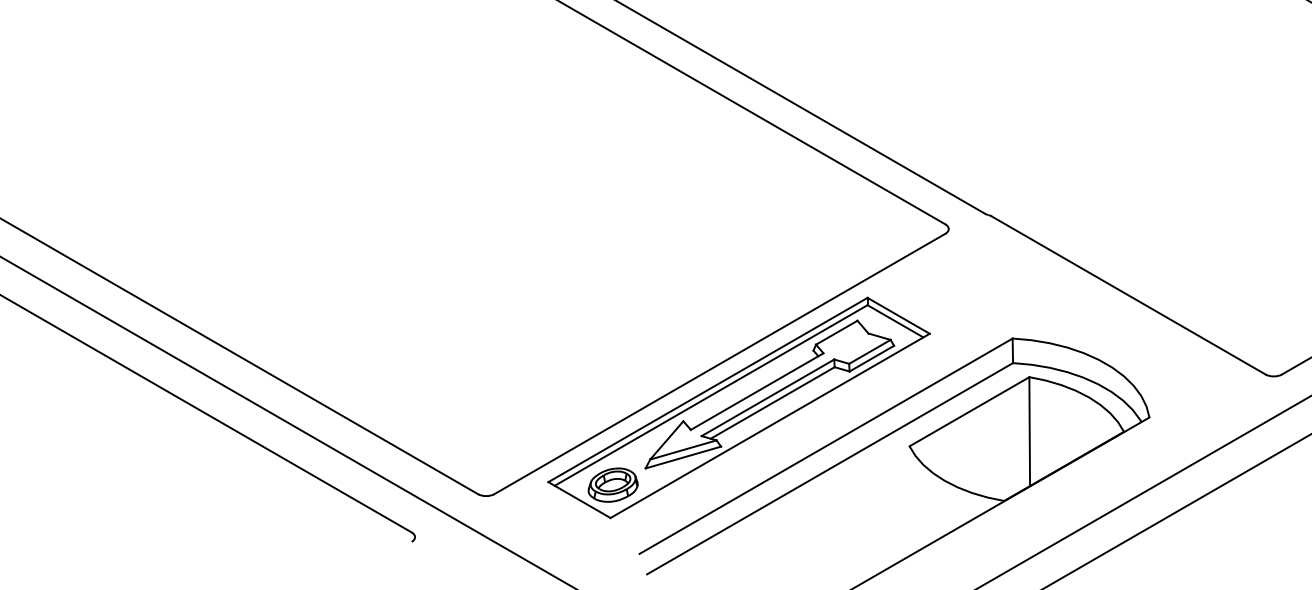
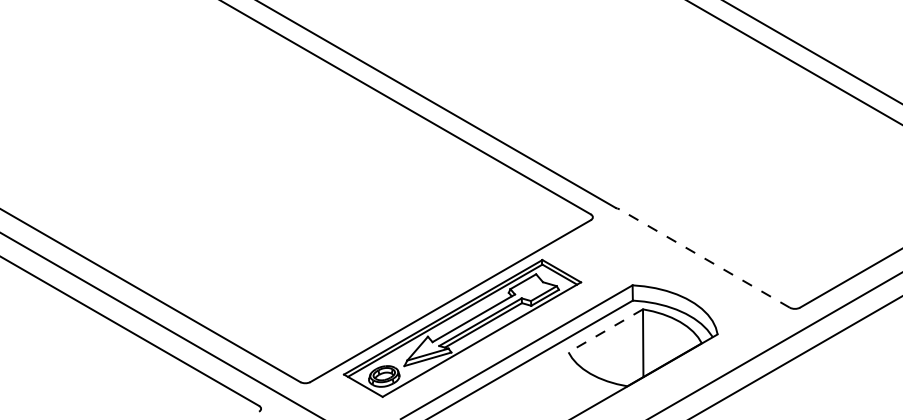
line: (1128, 295) -> (704, 258), solid -> dashed
line: (969, 411) -> (605, 330), solid -> dashed

